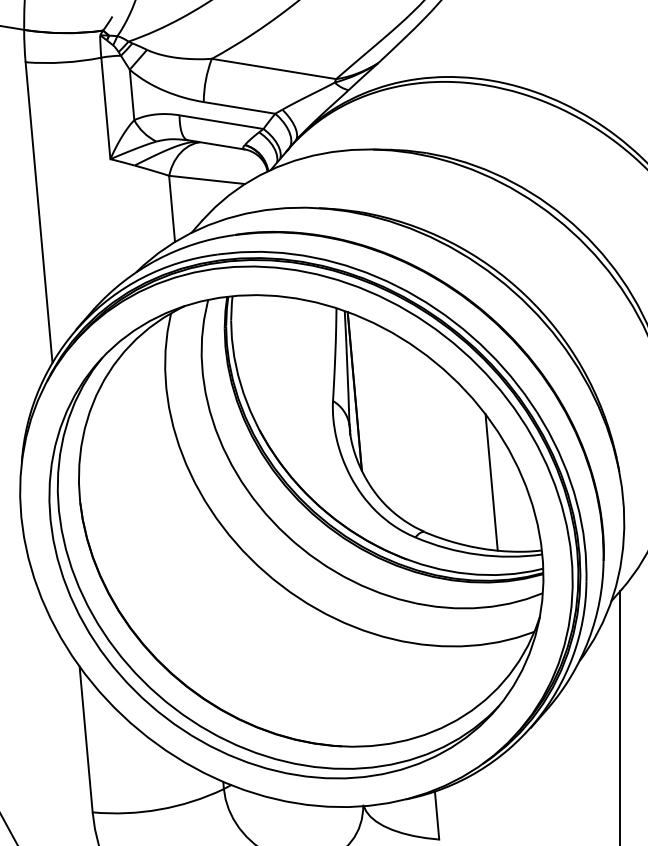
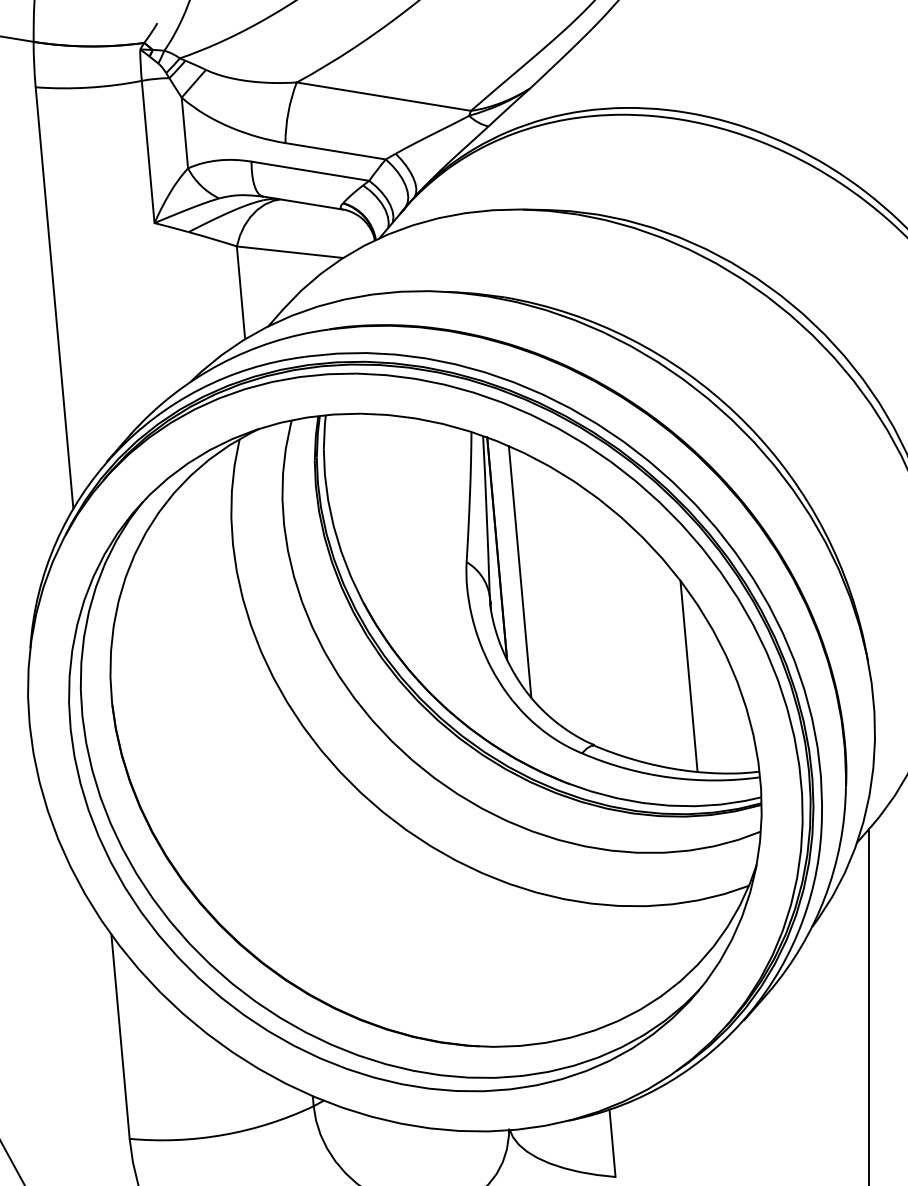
line: (370, 407) -> (519, 571), added

